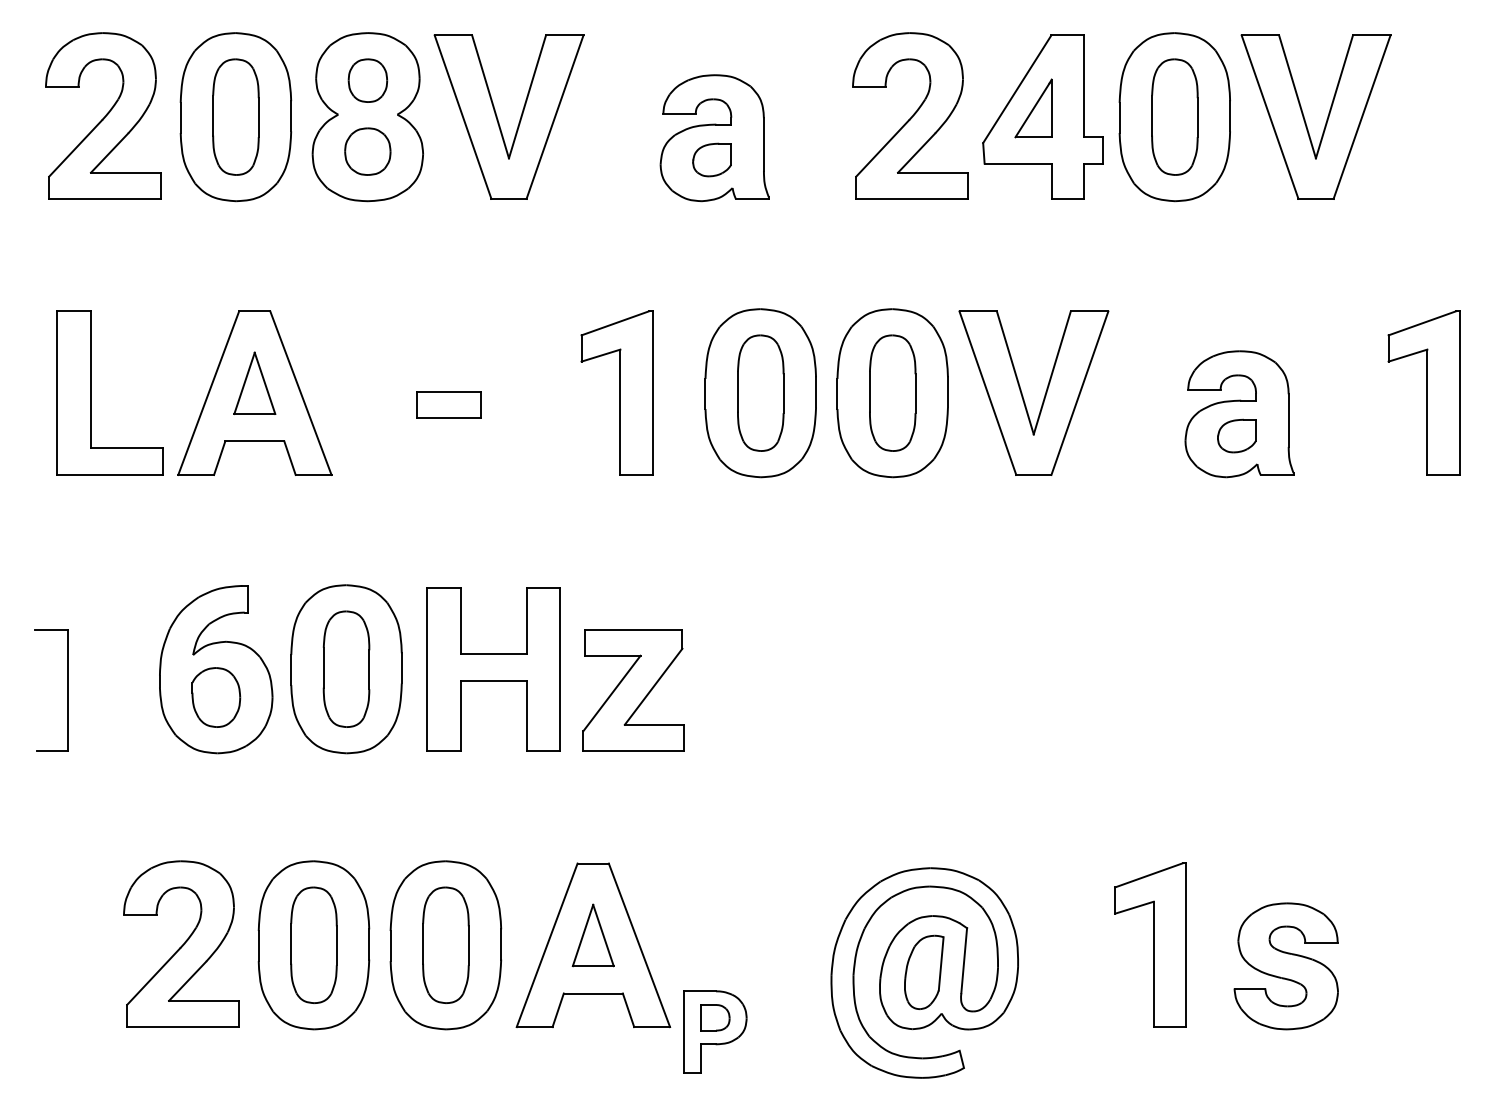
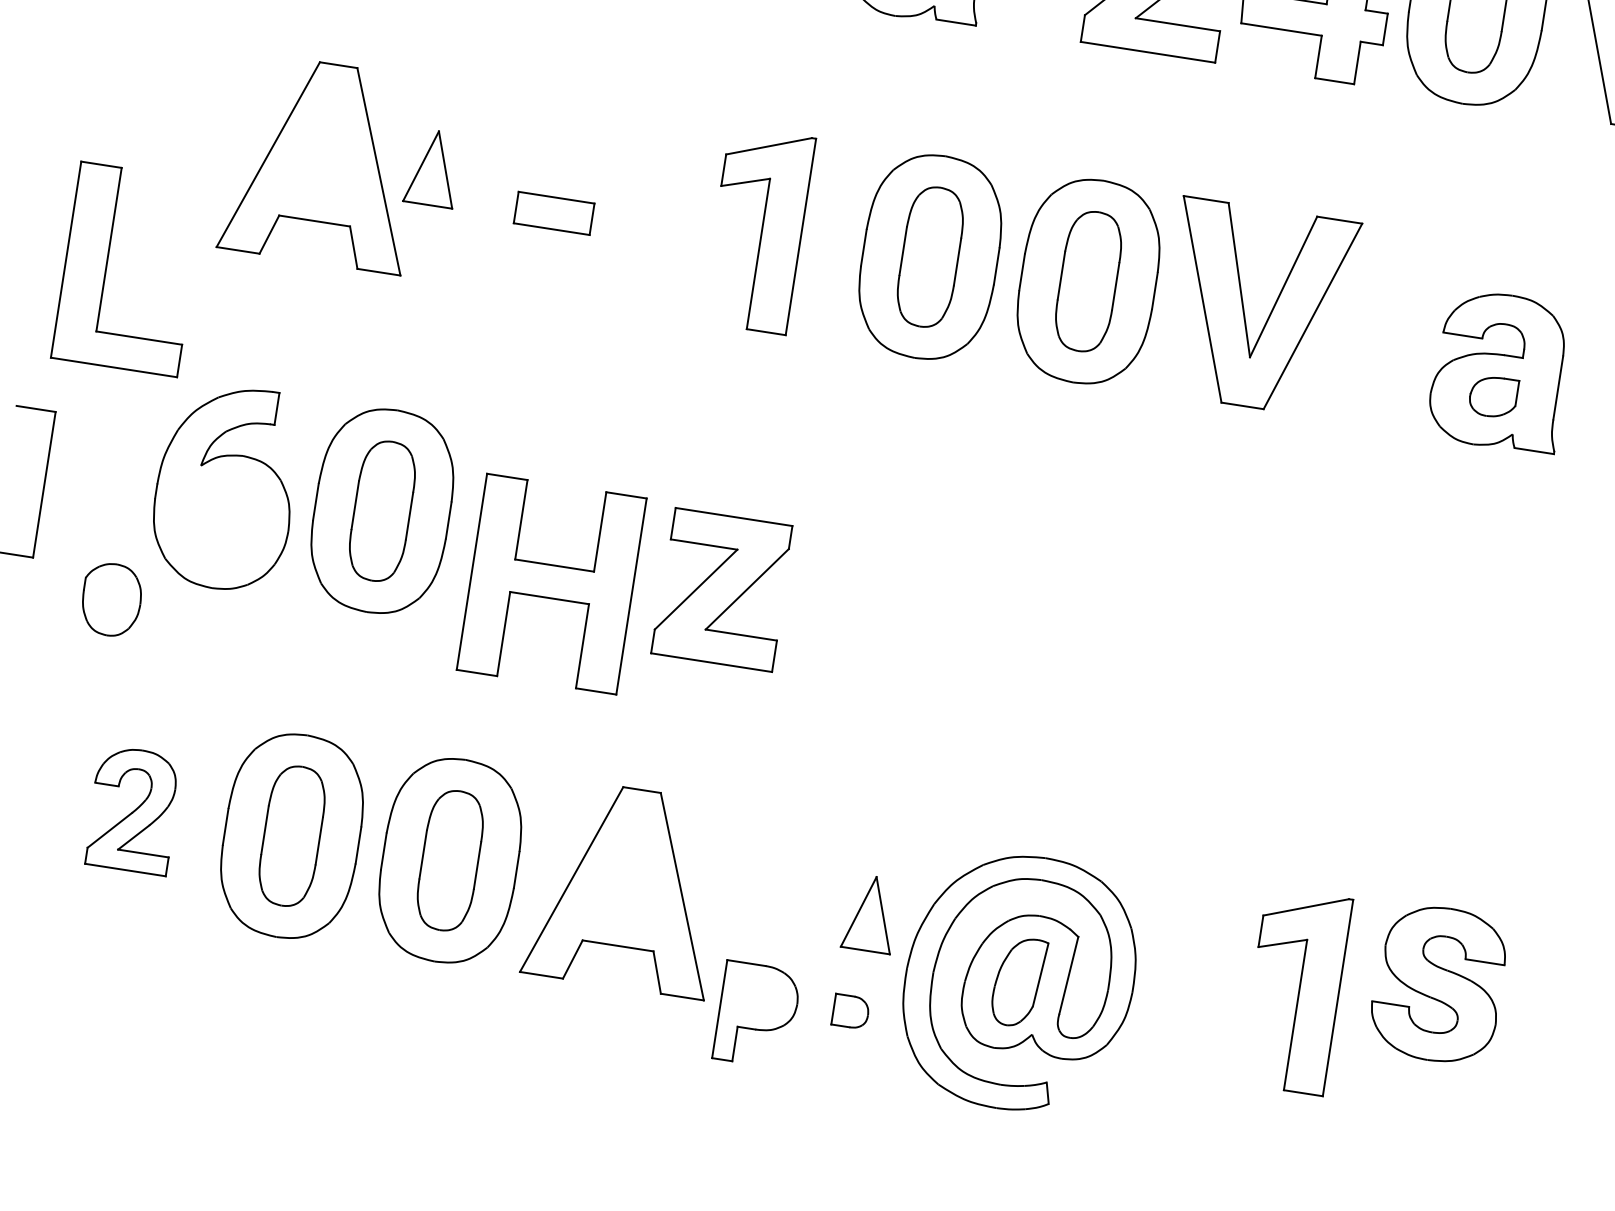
part: (254, 382) -> (433, 167), moved
part: (91, 392) -> (107, 265), moved
part: (493, 669) -> (551, 584), moved
part: (216, 697) -> (111, 599), moved
part: (592, 935) -> (870, 913), moved
part: (181, 943) -> (133, 809), size x0.6
part: (1285, 966) -> (1437, 984), moved
part: (715, 1017) -> (851, 1011), moved

